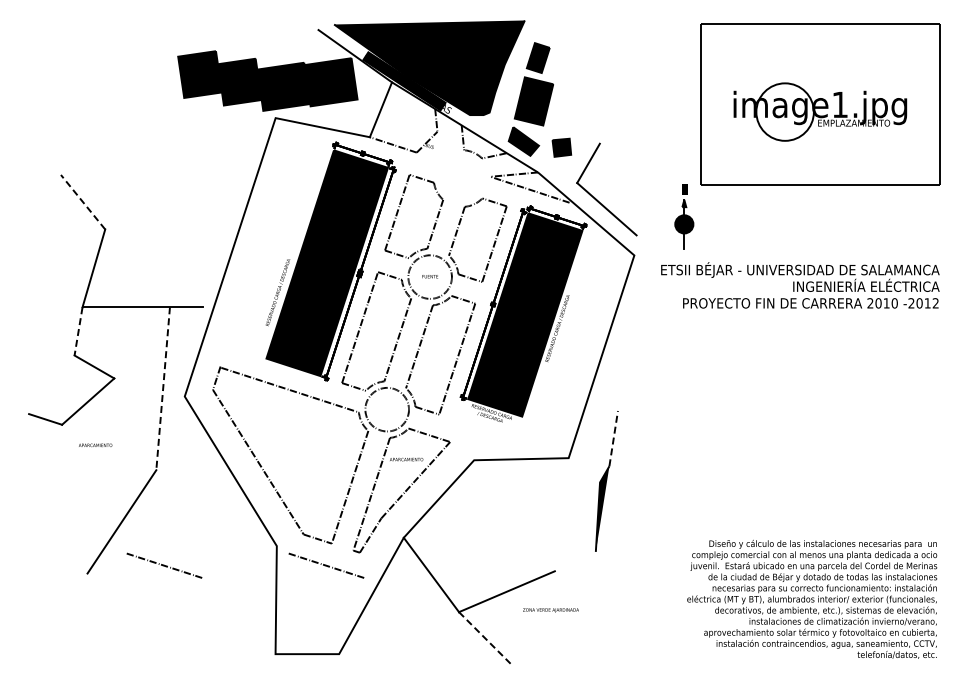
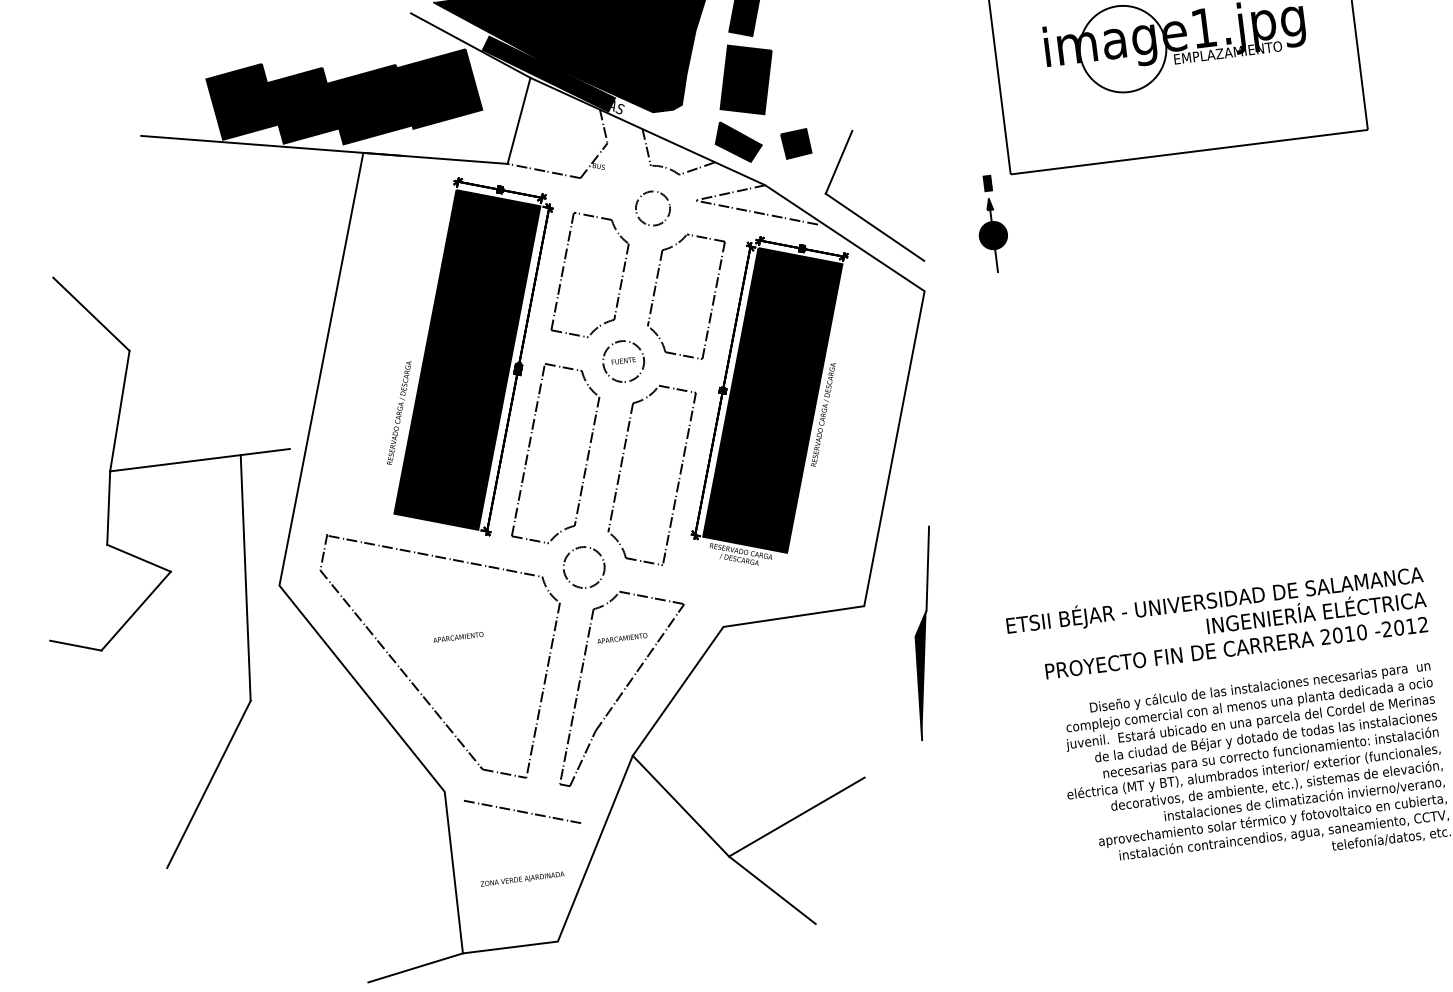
line: (215, 105) -> (271, 145), added
circle: (461, 178) -> (652, 208), added
line: (82, 201) -> (90, 313), dashed -> solid
circle: (429, 276) -> (622, 360), size x0.62
text: (800, 285) -> (1217, 623), moved
line: (78, 331) -> (108, 508), dashed -> solid
line: (163, 388) -> (246, 577), dashed -> solid
circle: (386, 409) -> (583, 567), size x0.62
line: (613, 438) -> (927, 568), dashed -> solid
text: (95, 445) -> (458, 637), moved
line: (164, 565) -> (280, 841), removed
text: (550, 610) -> (521, 879), moved
line: (485, 638) -> (773, 890), dashed -> solid
line: (242, 659) -> (414, 967), added

